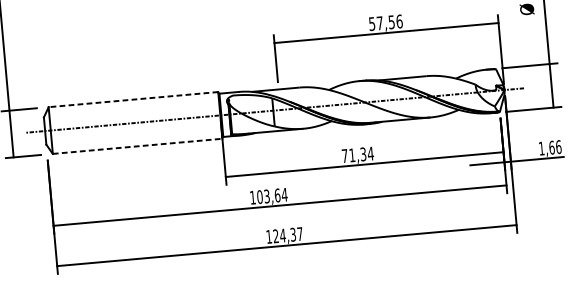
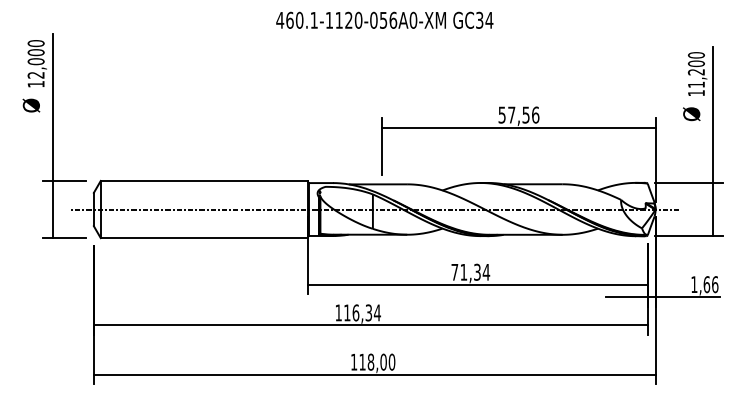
line: (133, 99) -> (204, 180), dashed -> solid
line: (137, 146) -> (204, 238), dashed -> solid
text: (269, 195) -> (358, 312), 103,64 -> 116,34
text: (288, 234) -> (377, 361), 124,37 -> 118,00

